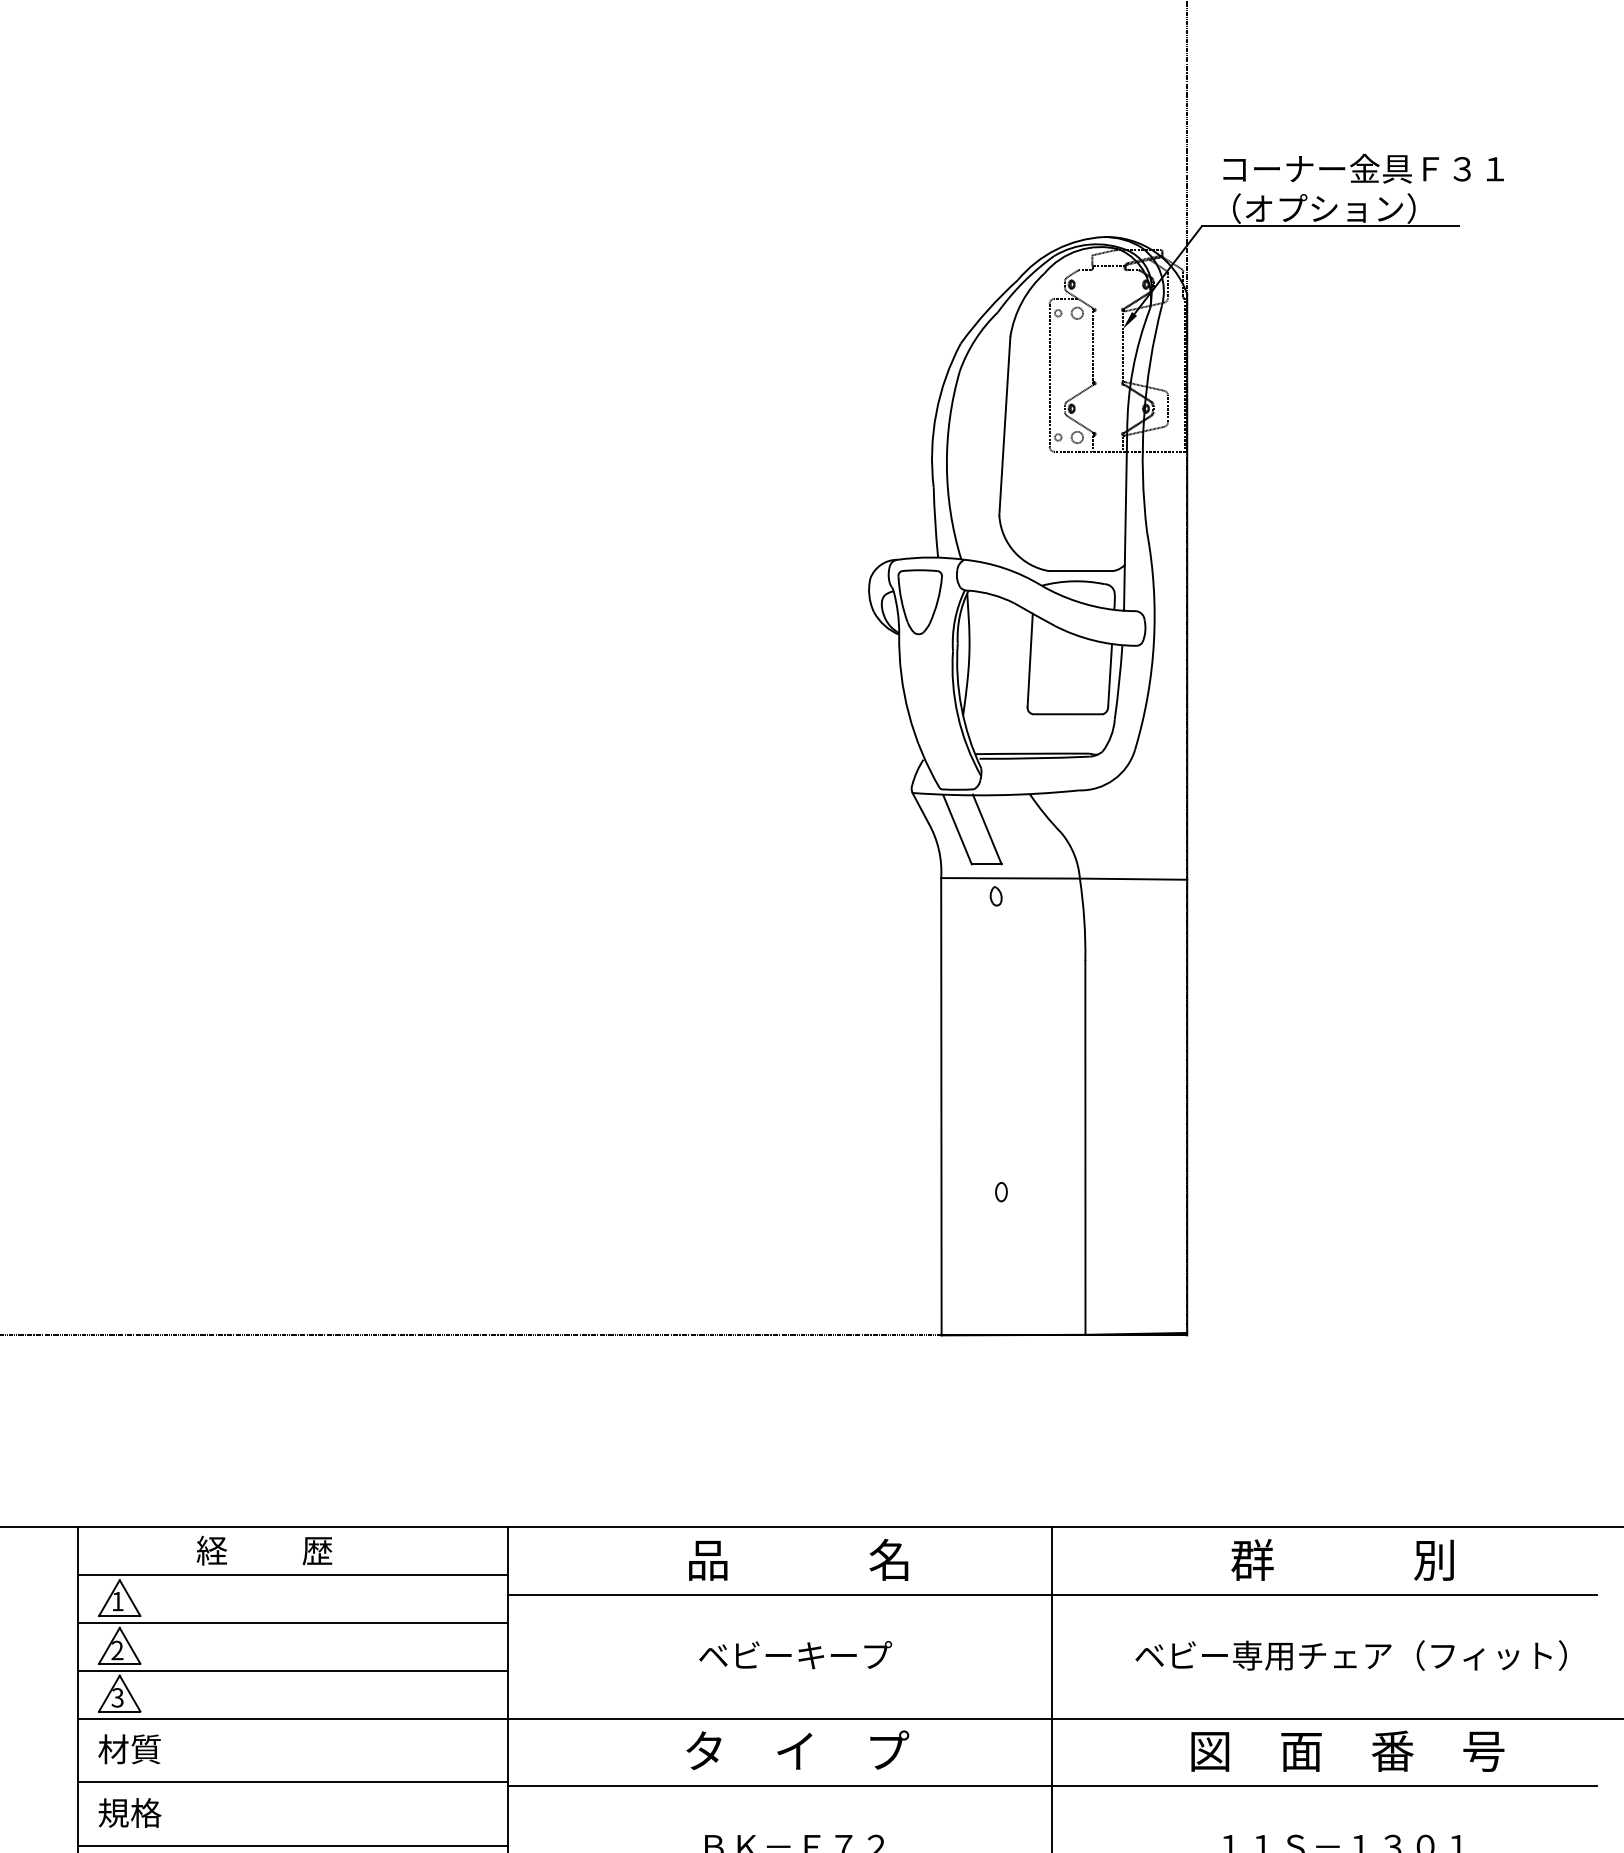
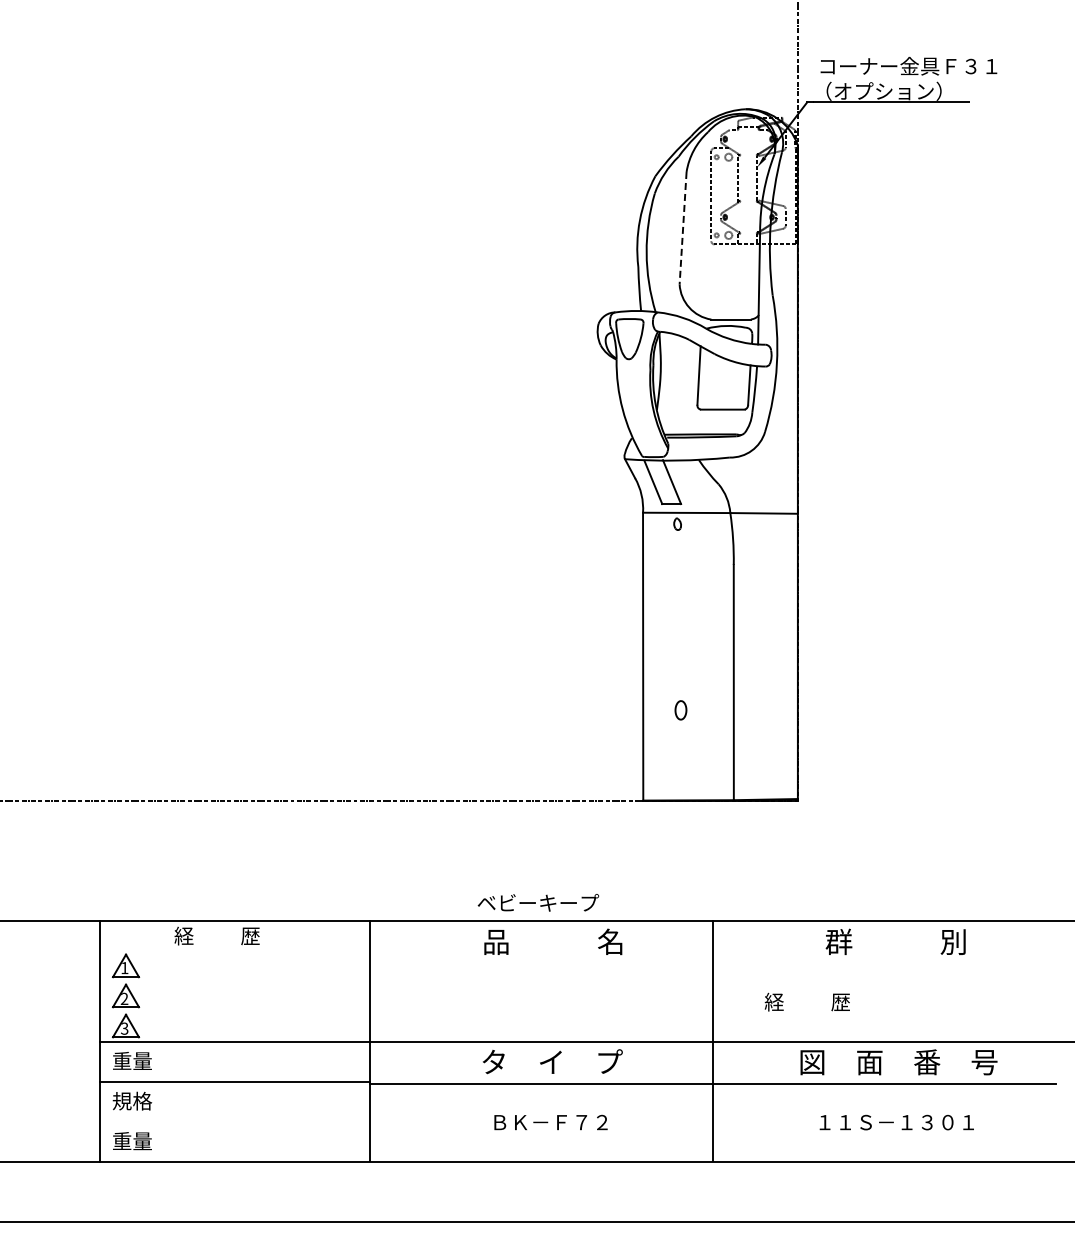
line: (1005, 426) -> (683, 228), solid -> dashed
part: (1000, 1192) -> (680, 710), size x1.6
line: (292, 1575) -> (234, 951), removed
line: (1051, 1594) -> (712, 963), removed
line: (292, 1622) -> (234, 981), removed
text: (795, 1654) -> (538, 902), moved
text: (1350, 1654) -> (900, 1001), ベビー専用チェア（フィット） -> 経          歴
line: (292, 1670) -> (234, 1011), removed
text: (128, 1748) -> (131, 1060), 材質 -> 重量
line: (292, 1845) -> (234, 1121), removed

